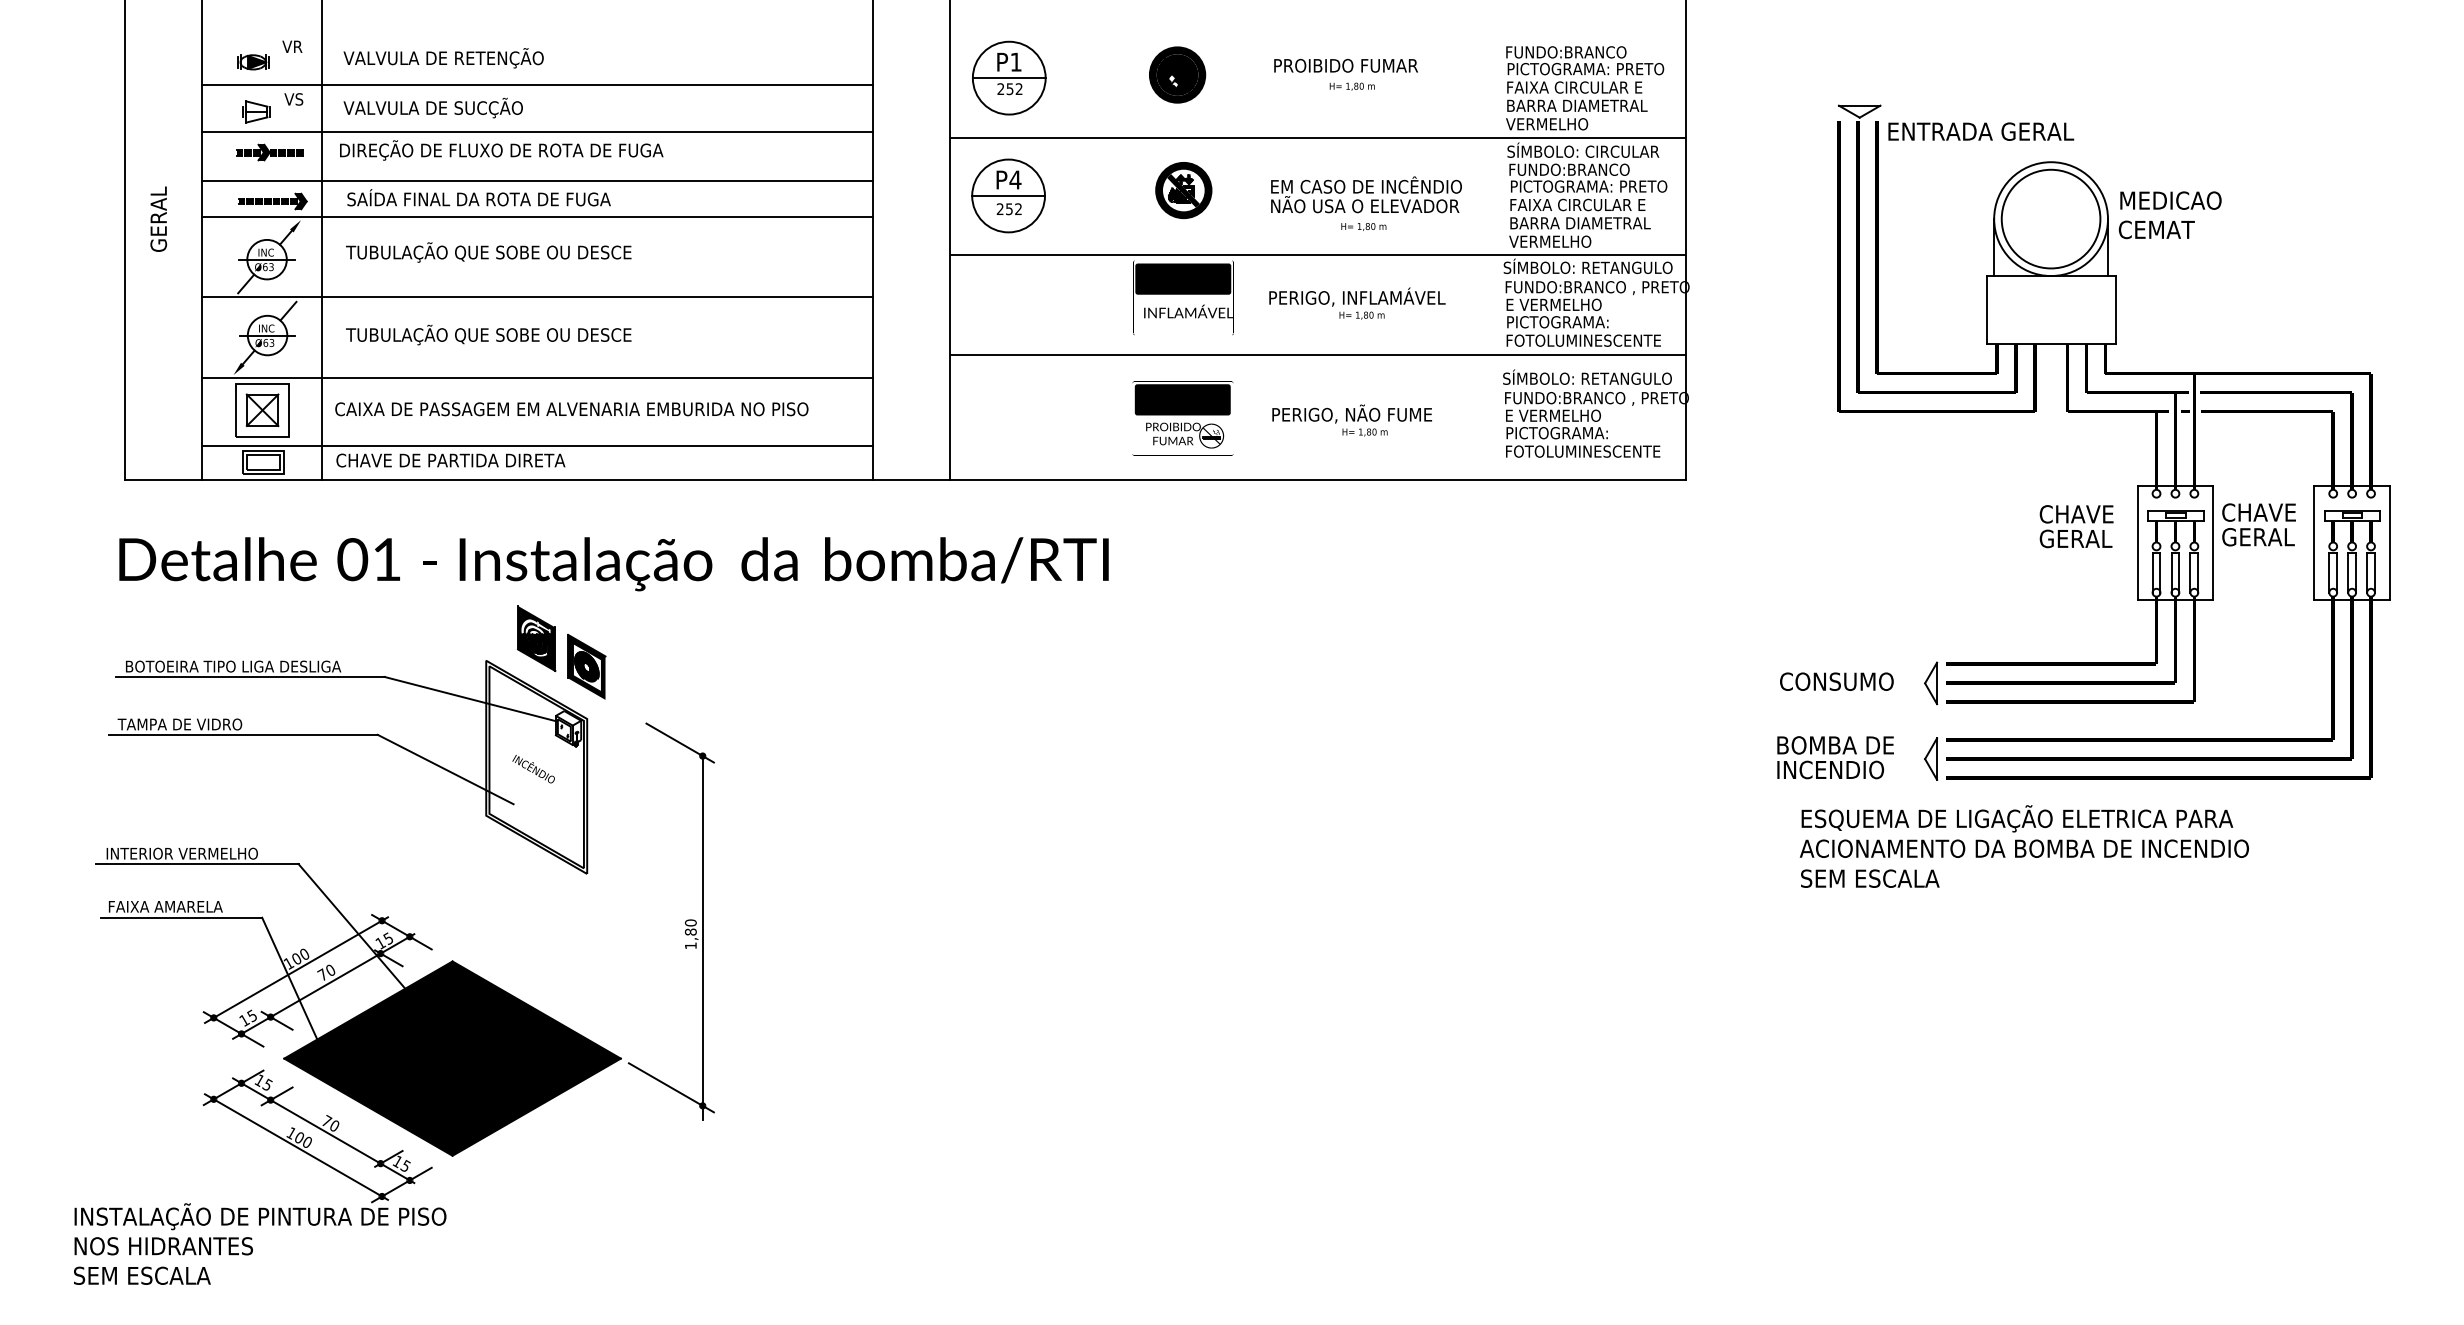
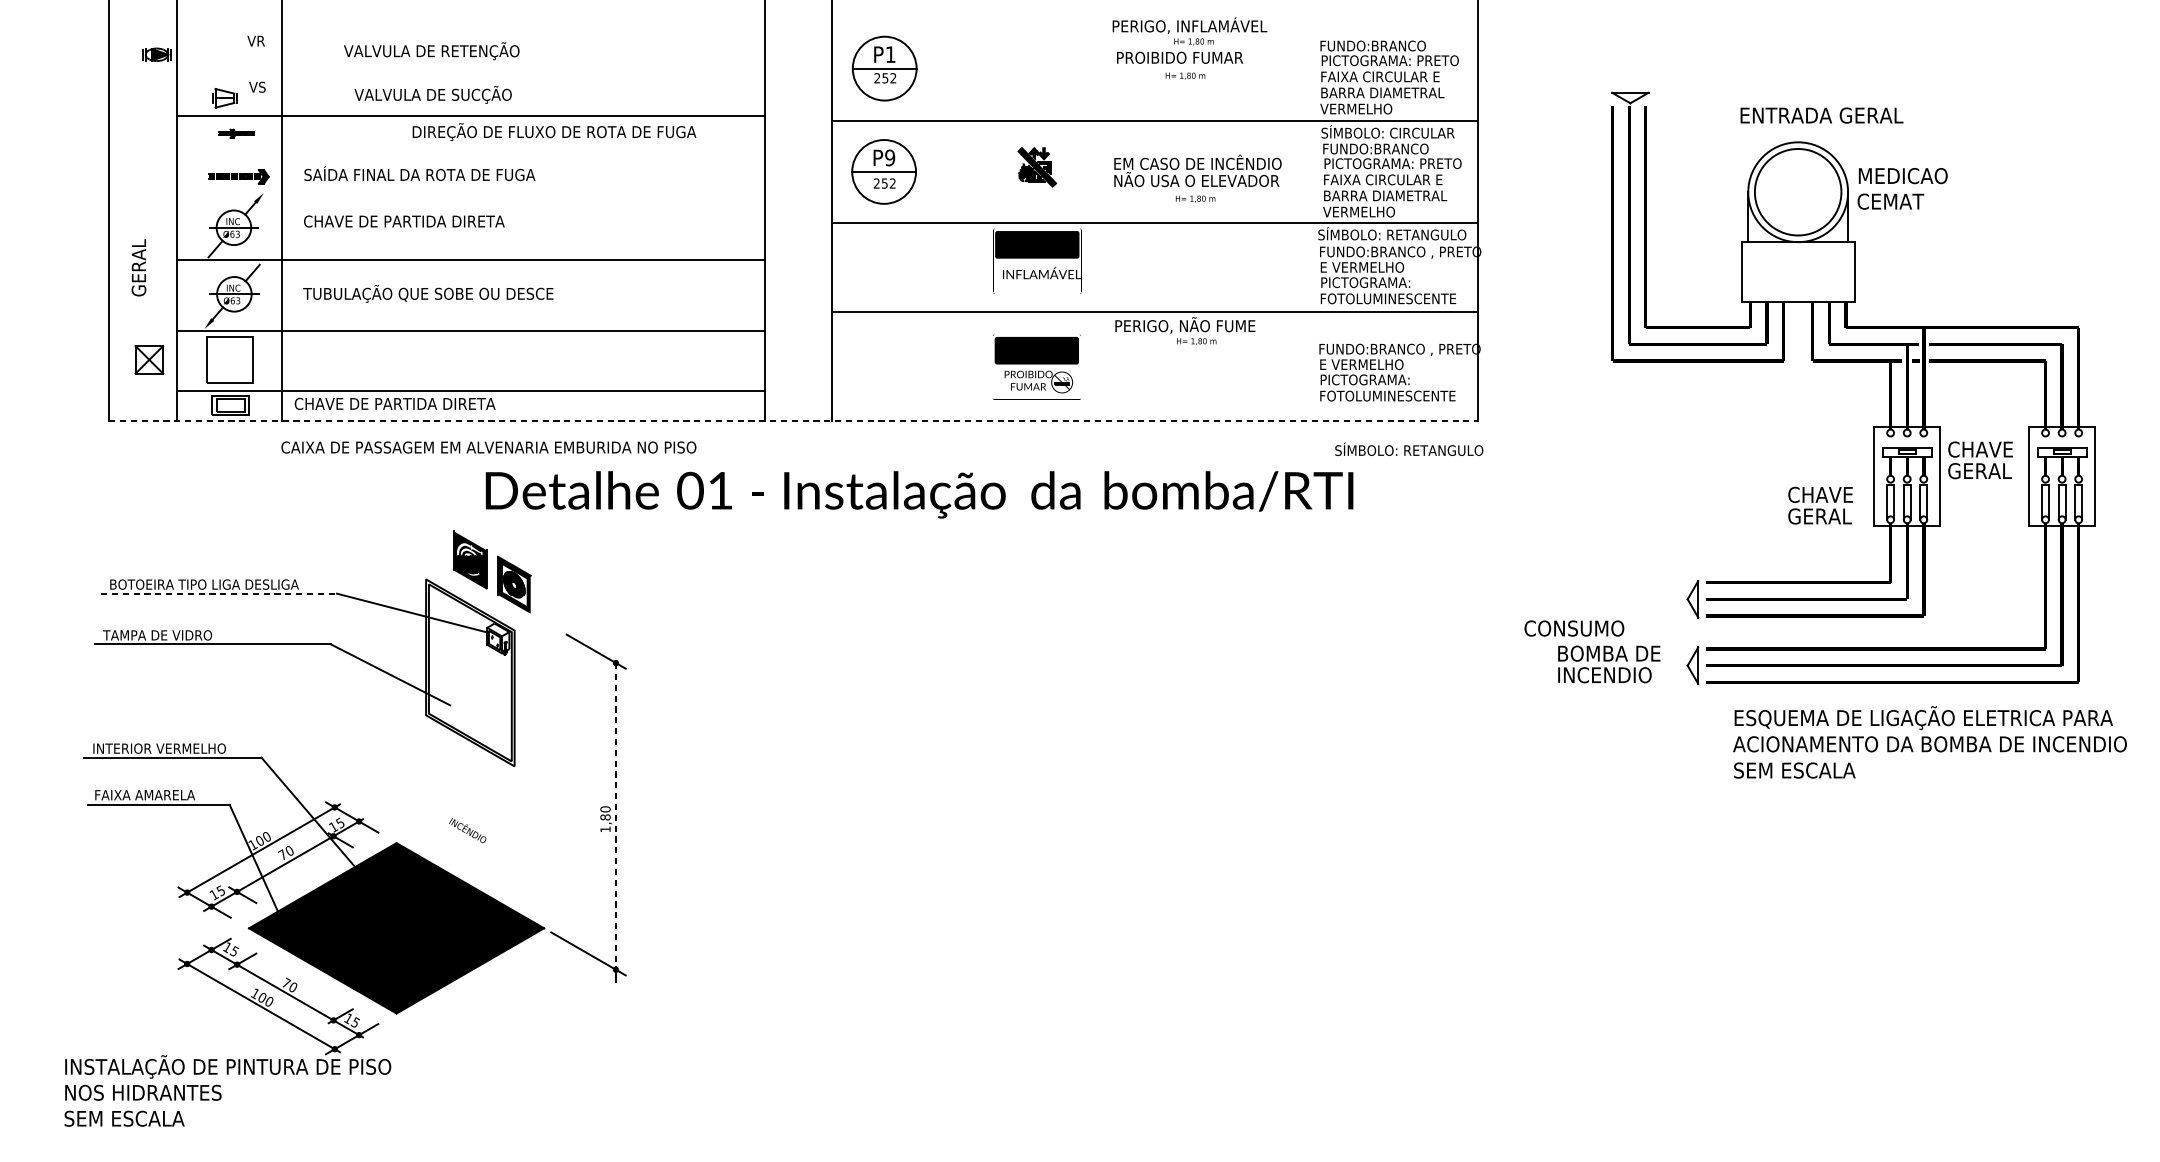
text: (443, 58) -> (431, 51), moved
part: (253, 62) -> (157, 54), moved
part: (1177, 74) -> (1032, 65), removed
line: (536, 84) -> (470, 74), removed
text: (432, 107) -> (432, 94), moved
text: (1981, 131) -> (1822, 115), moved
text: (501, 150) -> (554, 132), moved
part: (269, 152) -> (236, 133), size x0.6
text: (1015, 179) -> (890, 157), P4 -> P9
line: (536, 180) -> (470, 158), removed
part: (1183, 190) -> (1037, 167), size x1.4
line: (536, 217) -> (470, 190), removed
text: (158, 218) -> (138, 267), moved
text: (488, 252) -> (428, 221), TUBULAÇÃO QUE SOBE OU DESCE -> CHAVE DE PARTIDA DIRETA
text: (1357, 303) -> (1190, 31), moved
text: (1587, 376) -> (1409, 448), moved
text: (571, 409) -> (488, 447), moved
part: (262, 410) -> (149, 360), moved
text: (1351, 420) -> (1184, 331), moved
line: (905, 479) -> (793, 420), solid -> dashed
text: (2076, 526) -> (1820, 505), moved
text: (613, 564) -> (919, 495), moved
line: (250, 676) -> (219, 593), solid -> dashed
text: (1836, 681) -> (1574, 628), moved
text: (533, 769) -> (467, 830), moved
text: (2023, 846) -> (1929, 742), moved
line: (702, 930) -> (615, 815), solid -> dashed

